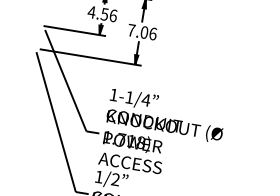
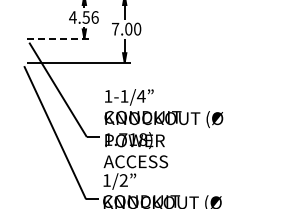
line: (75, 30) -> (59, 38), solid -> dashed
text: (153, 33) -> (137, 28), 7.06 -> 7.00

